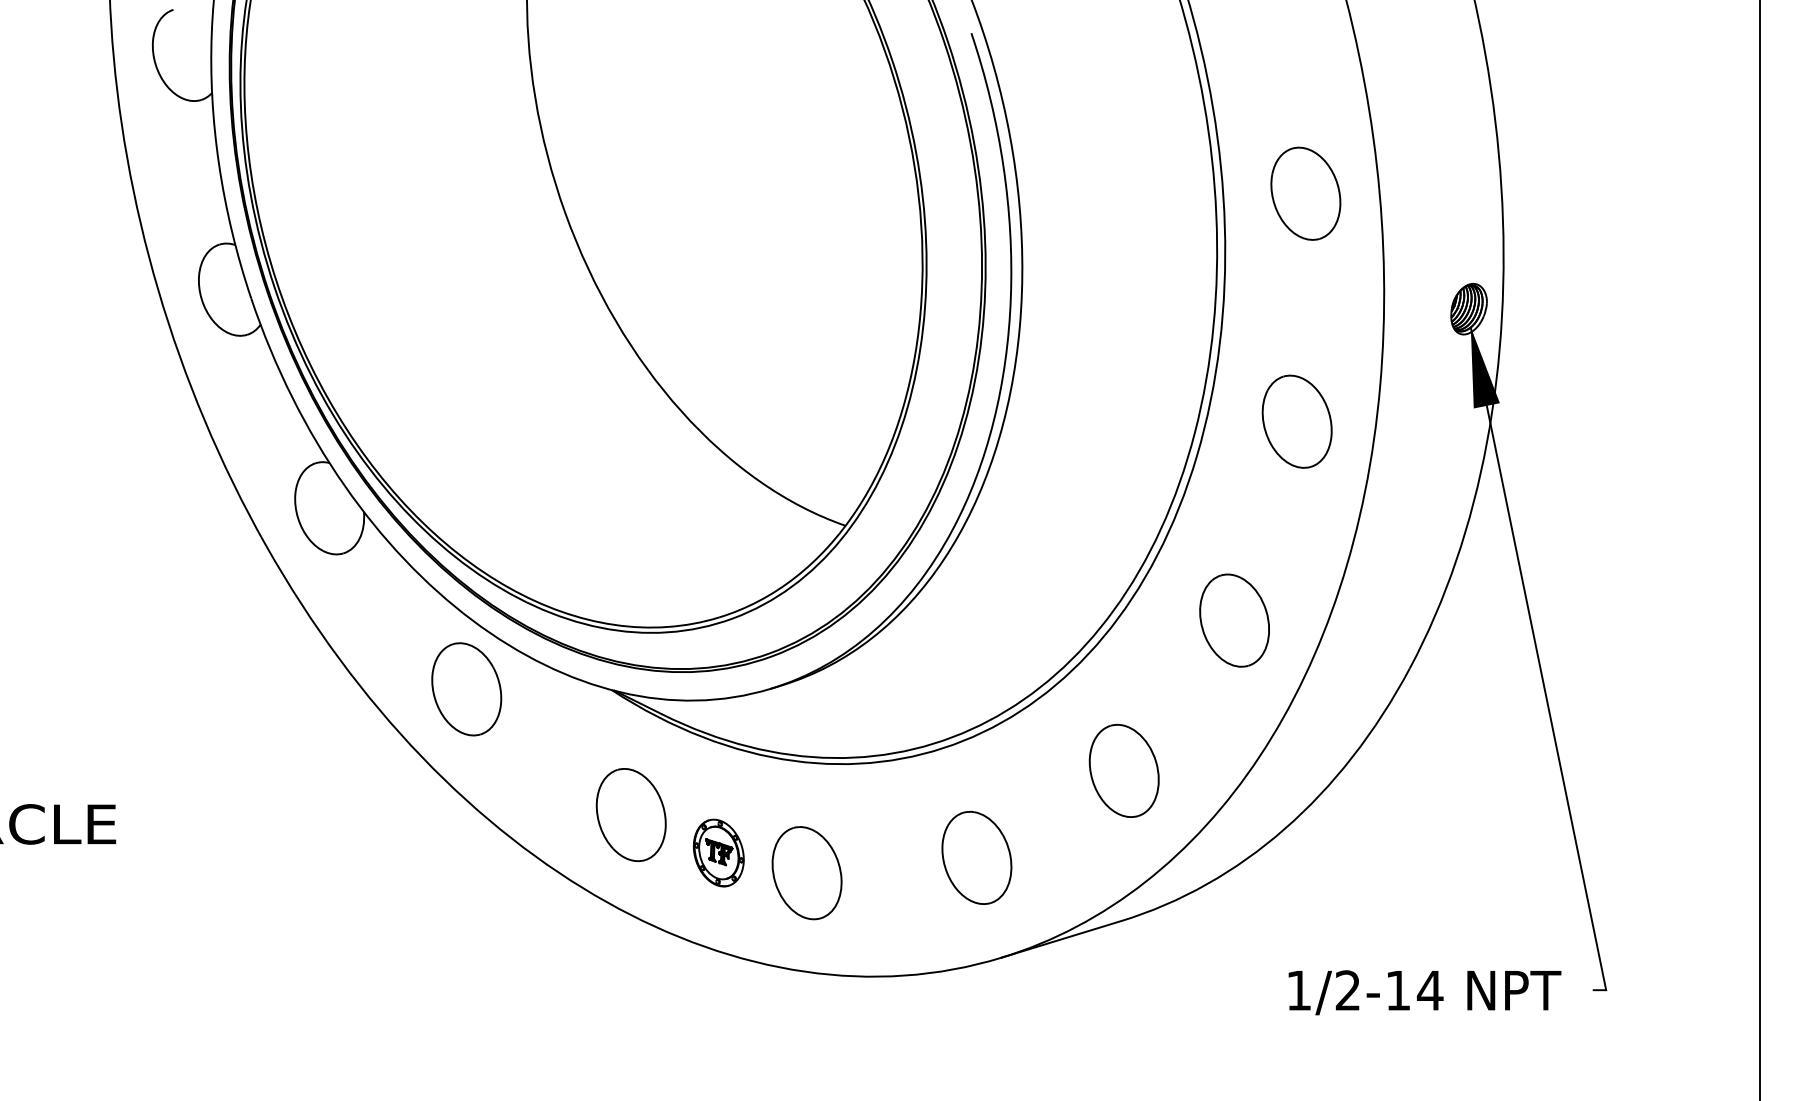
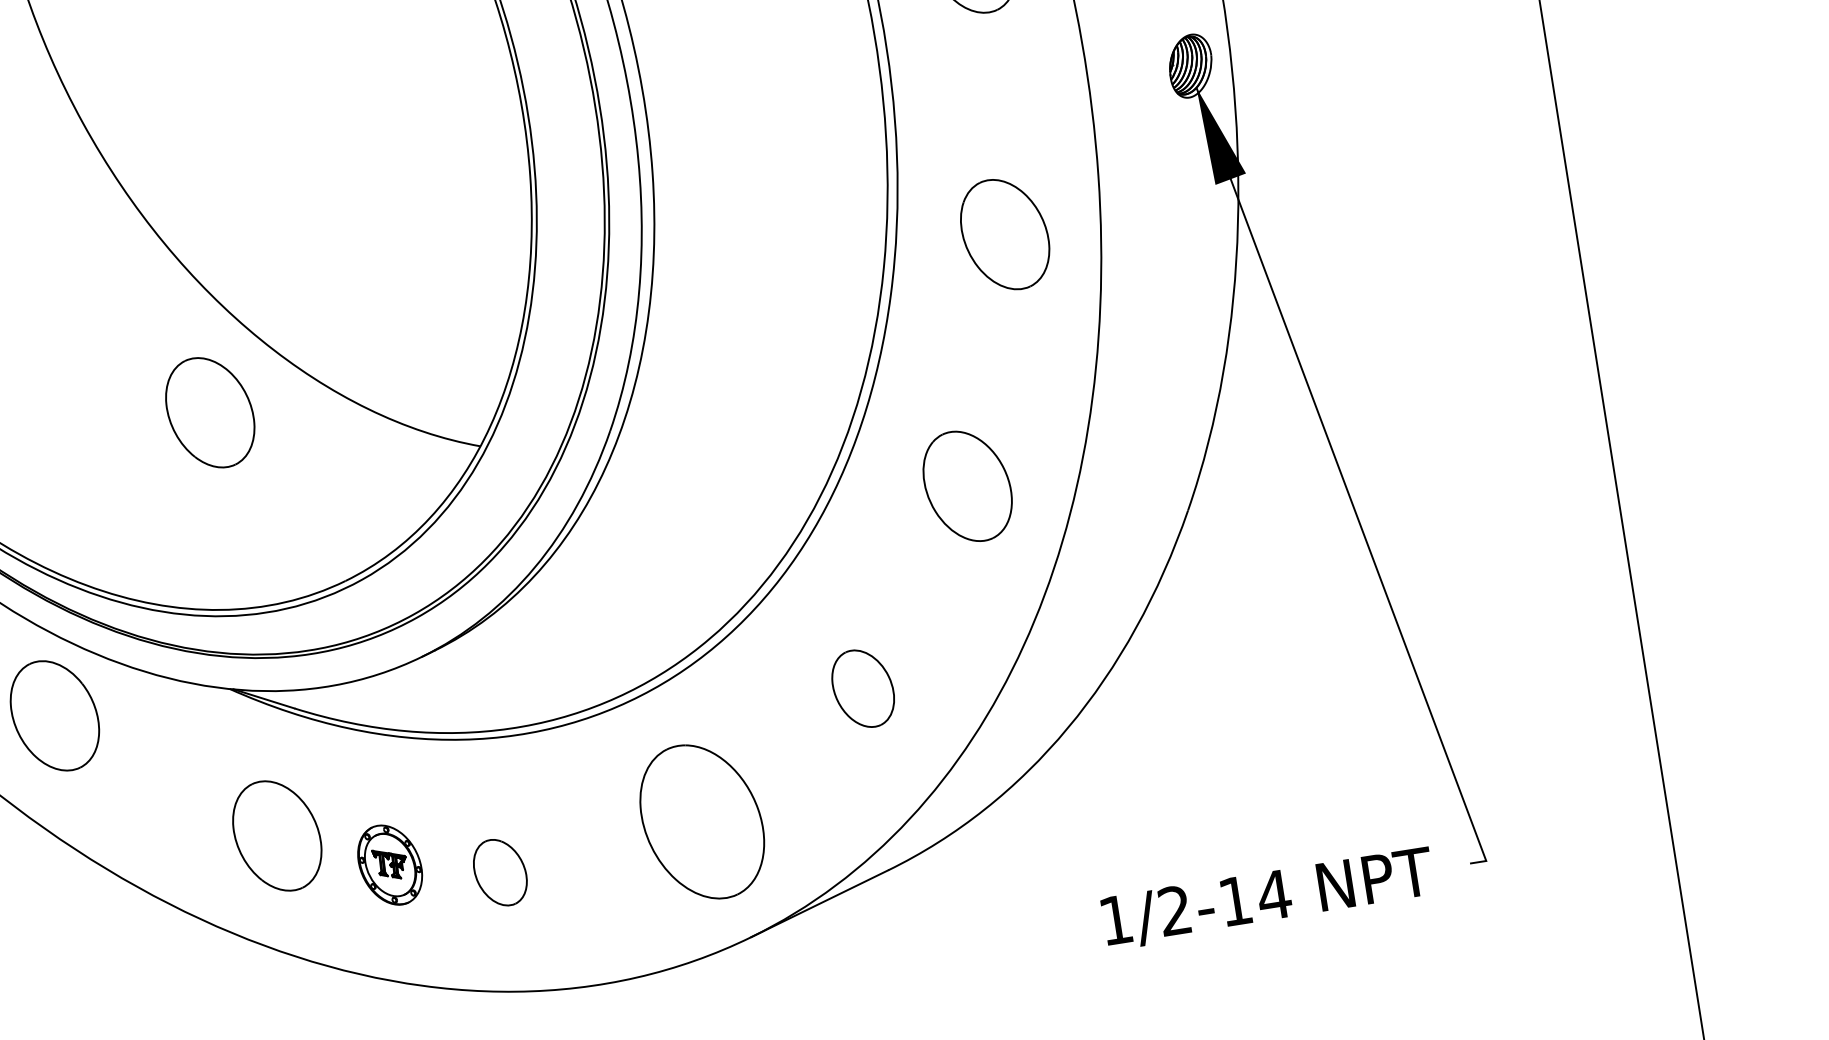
part: (630, 464) -> (209, 413), added
part: (1123, 770) -> (862, 688), size x0.7
part: (976, 857) -> (701, 821), size x1.4
part: (806, 873) -> (499, 873), size x0.6

